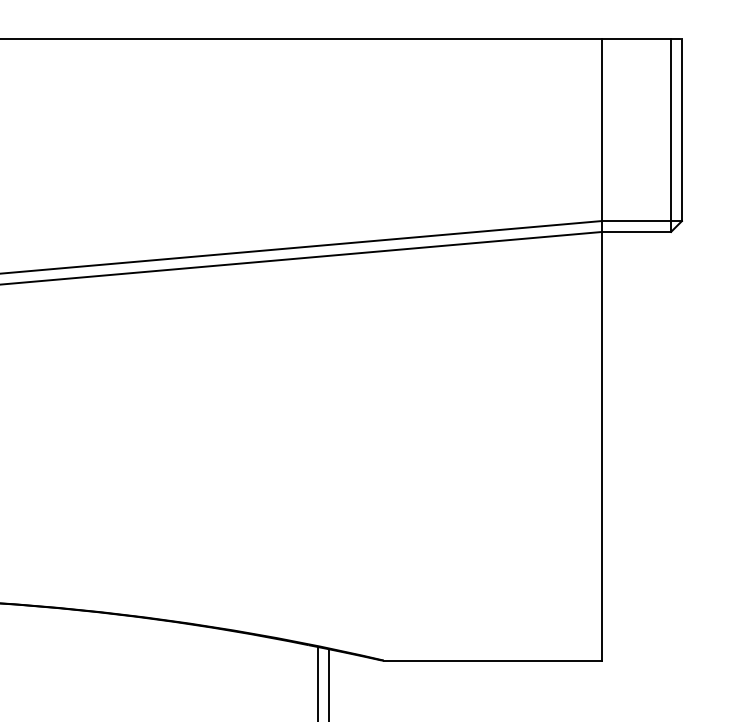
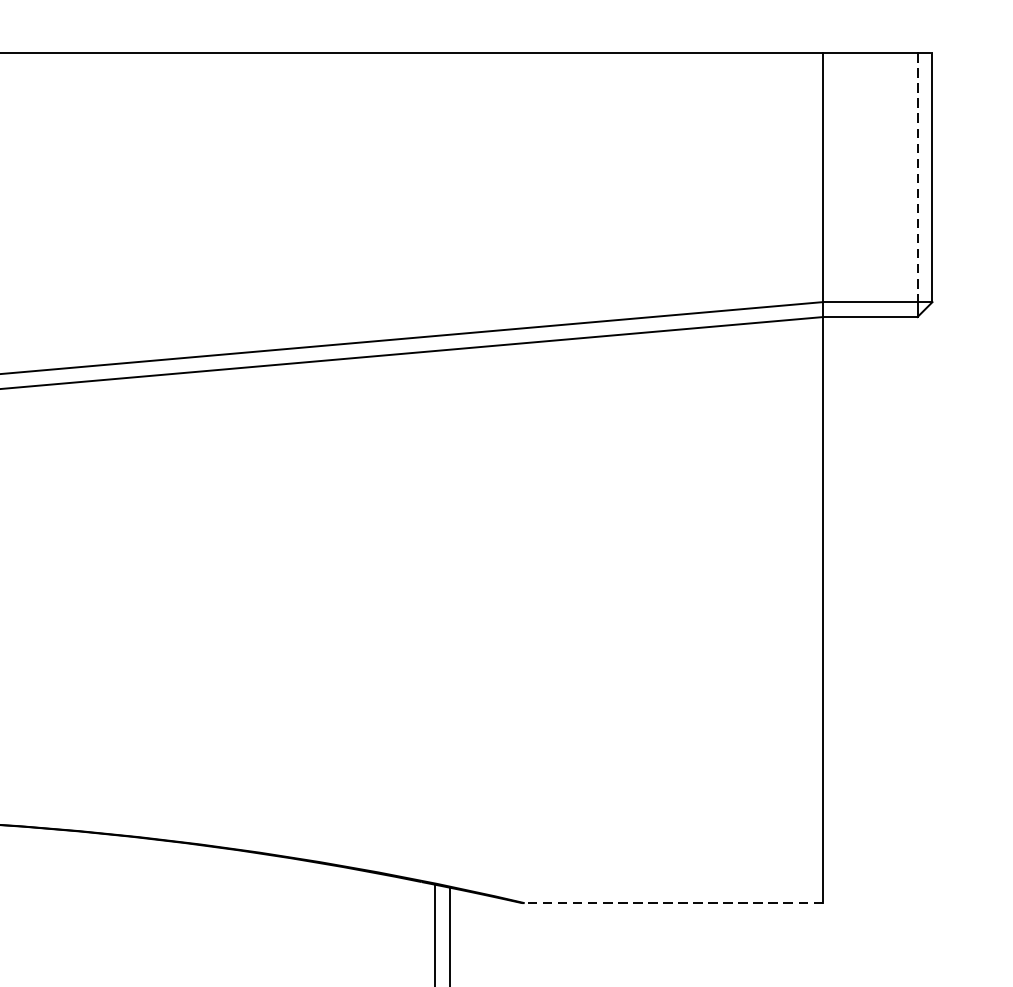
line: (671, 130) -> (918, 178), solid -> dashed
line: (492, 660) -> (673, 903), solid -> dashed

